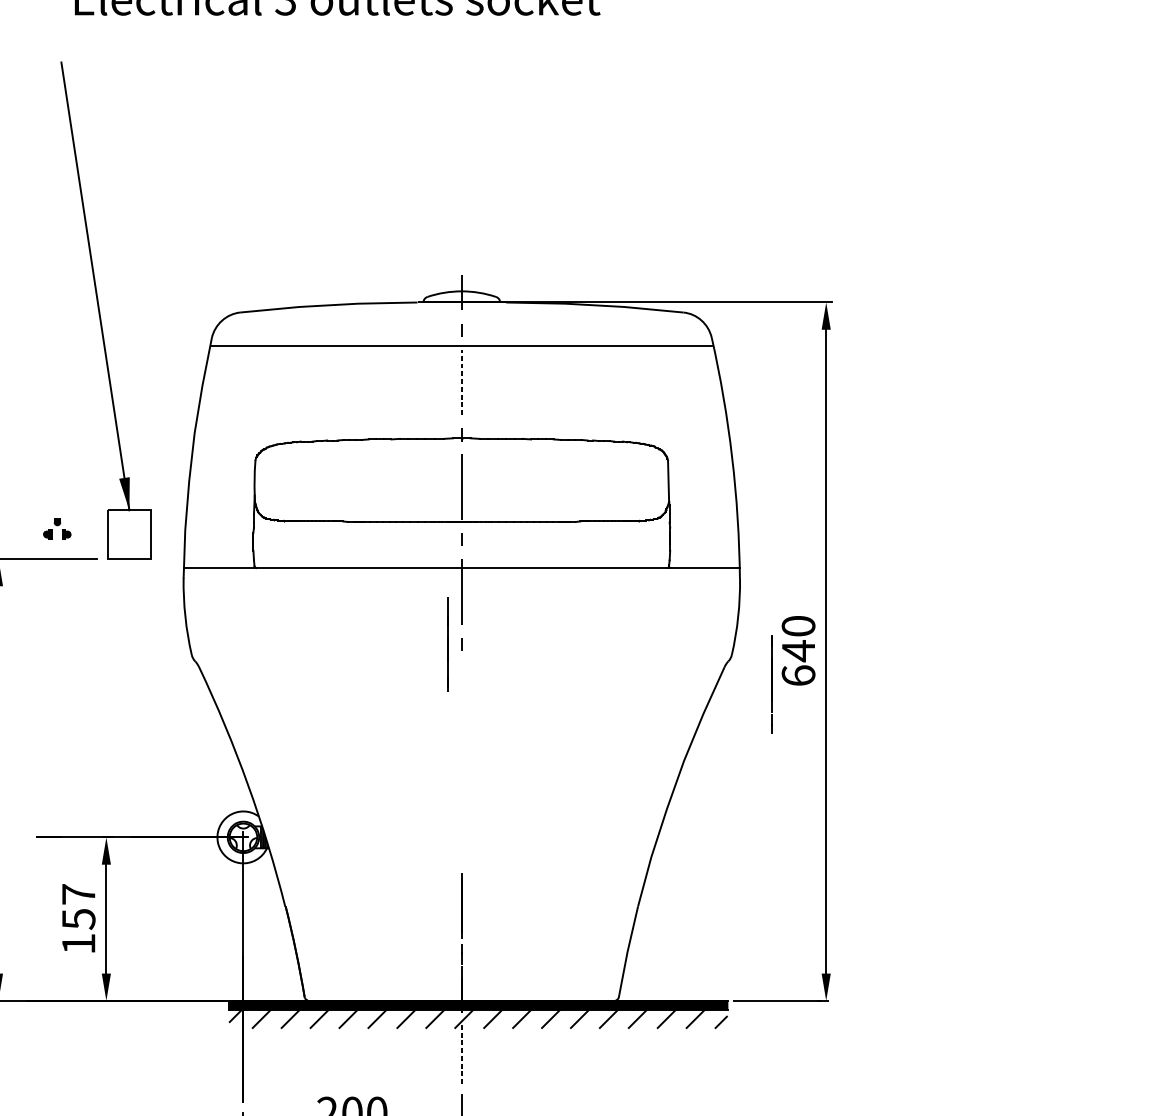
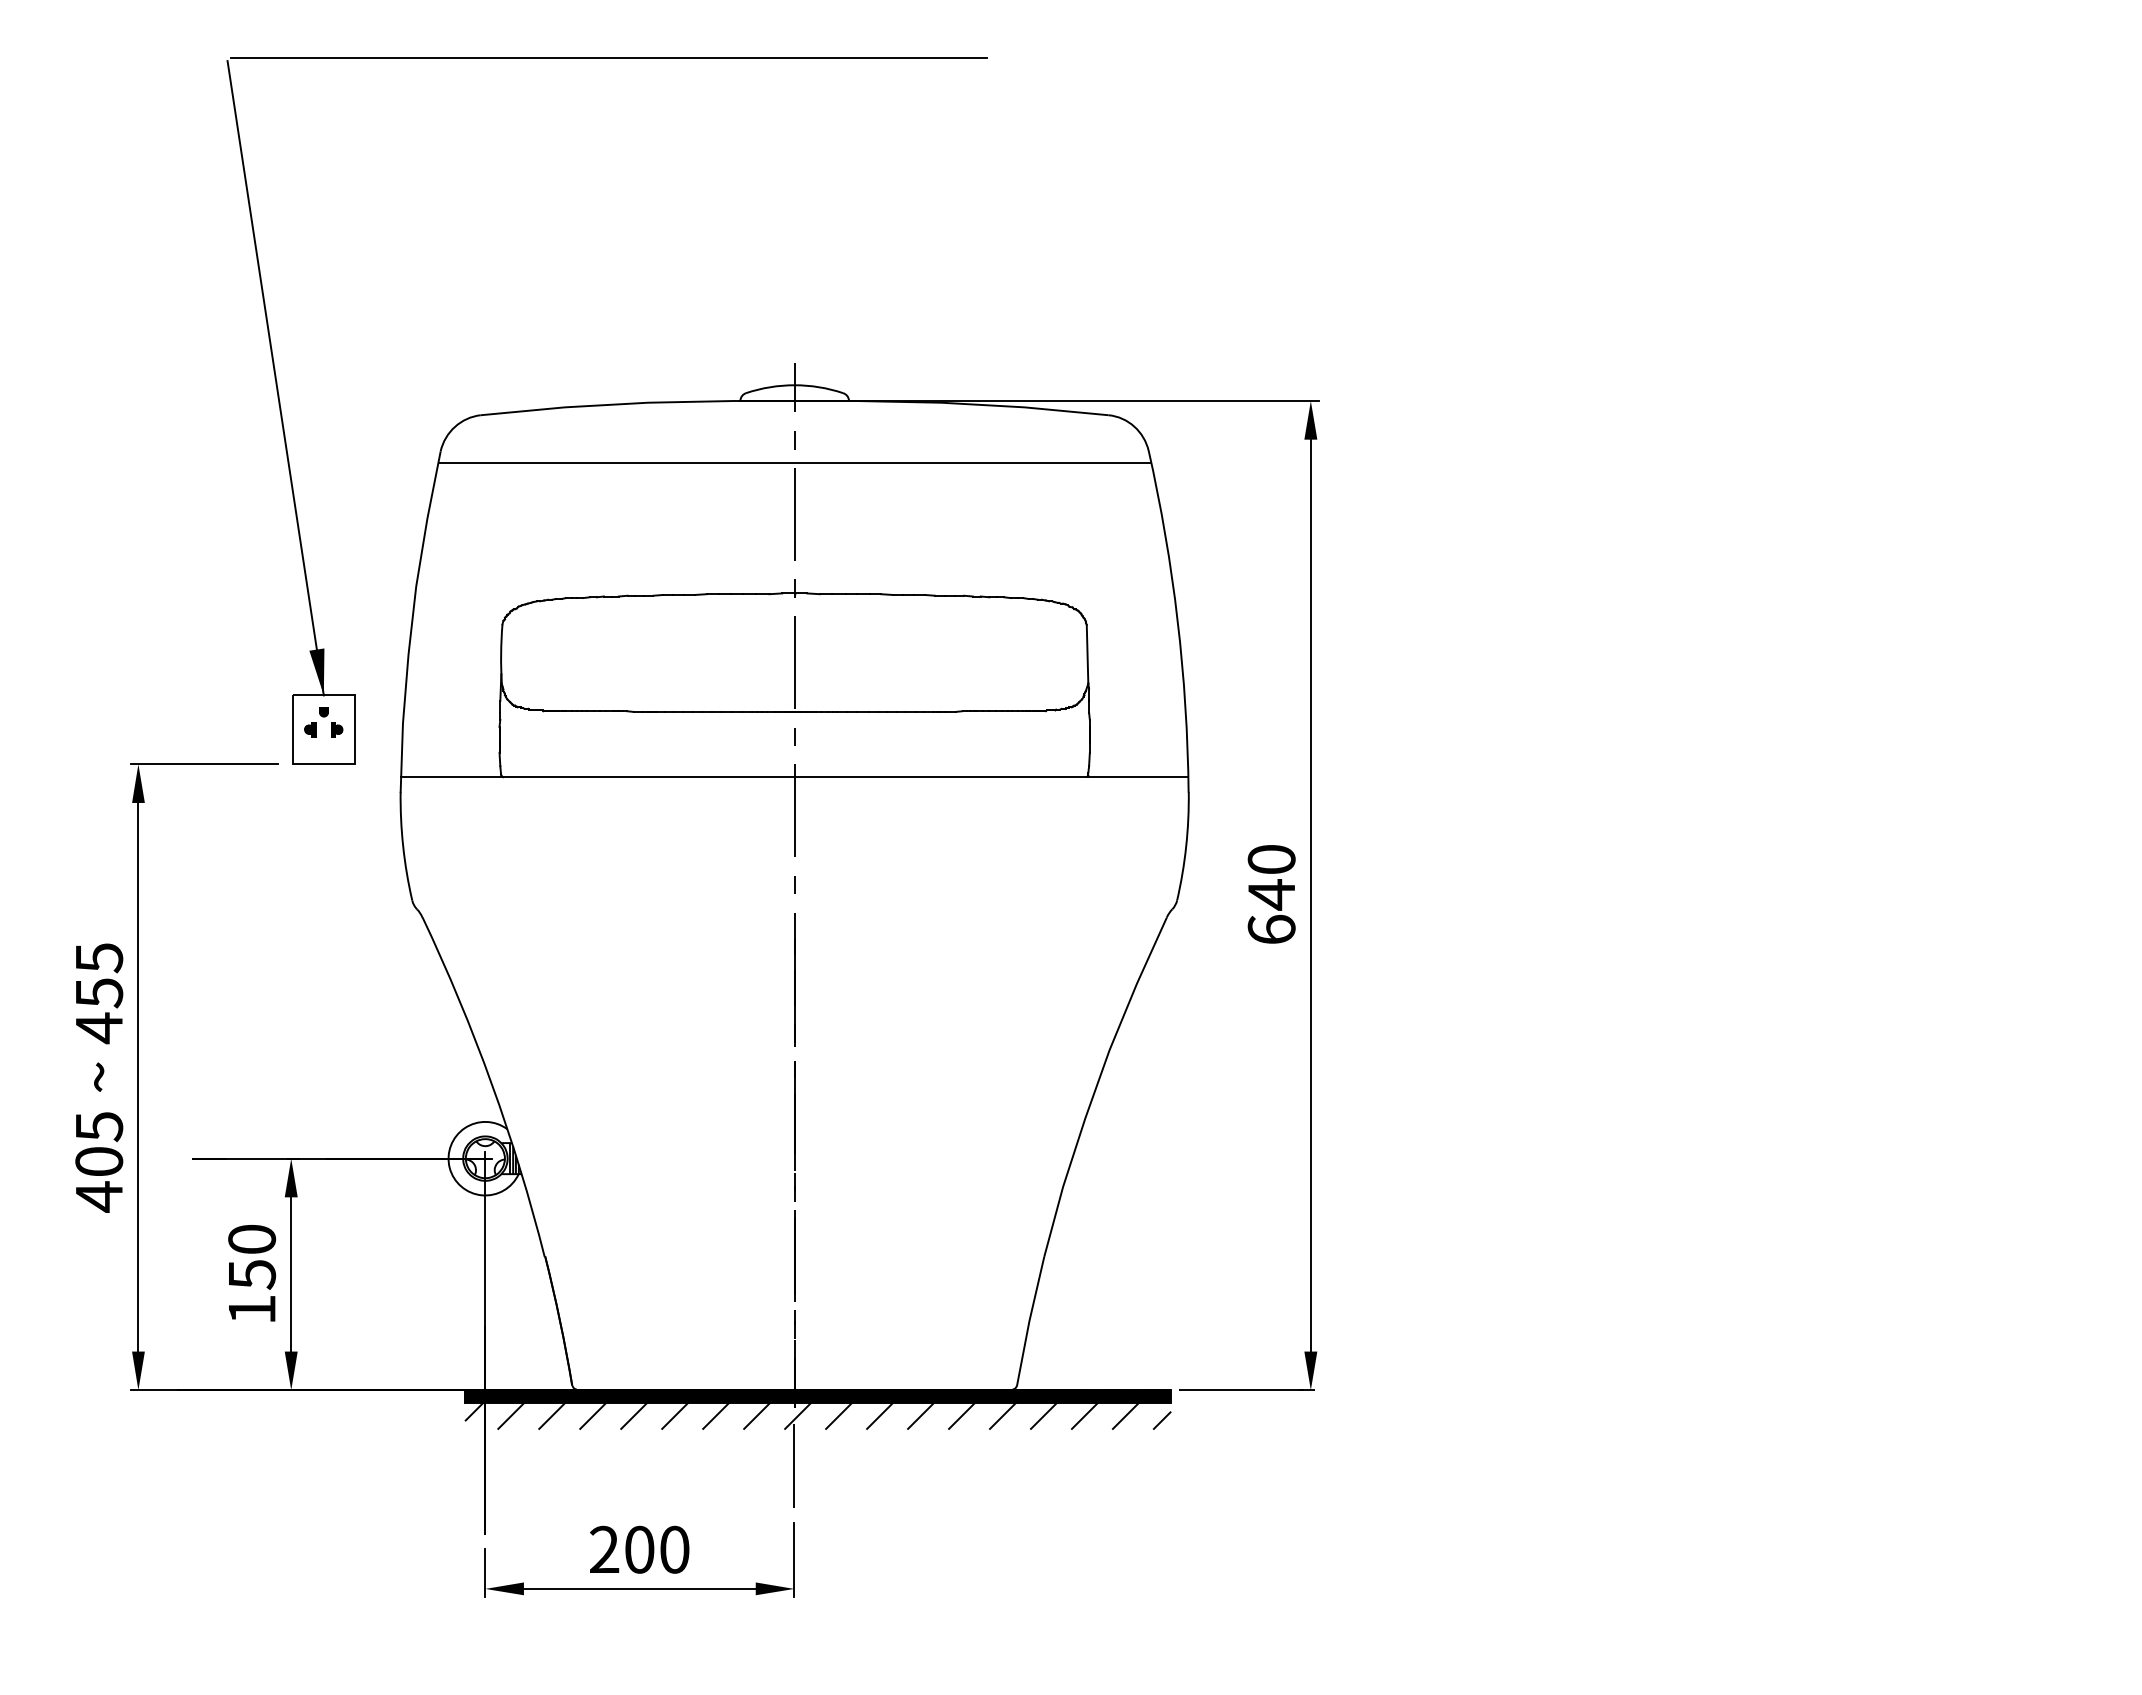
line: (330, 59) -> (608, 57), added
line: (461, 381) -> (794, 513), dashed -> solid
part: (57, 529) -> (323, 722), moved
line: (447, 643) -> (794, 979), moved
line: (771, 684) -> (794, 1131), moved
text: (79, 893) -> (252, 1238), 157 -> 150
line: (461, 1054) -> (794, 1466), dashed -> solid

